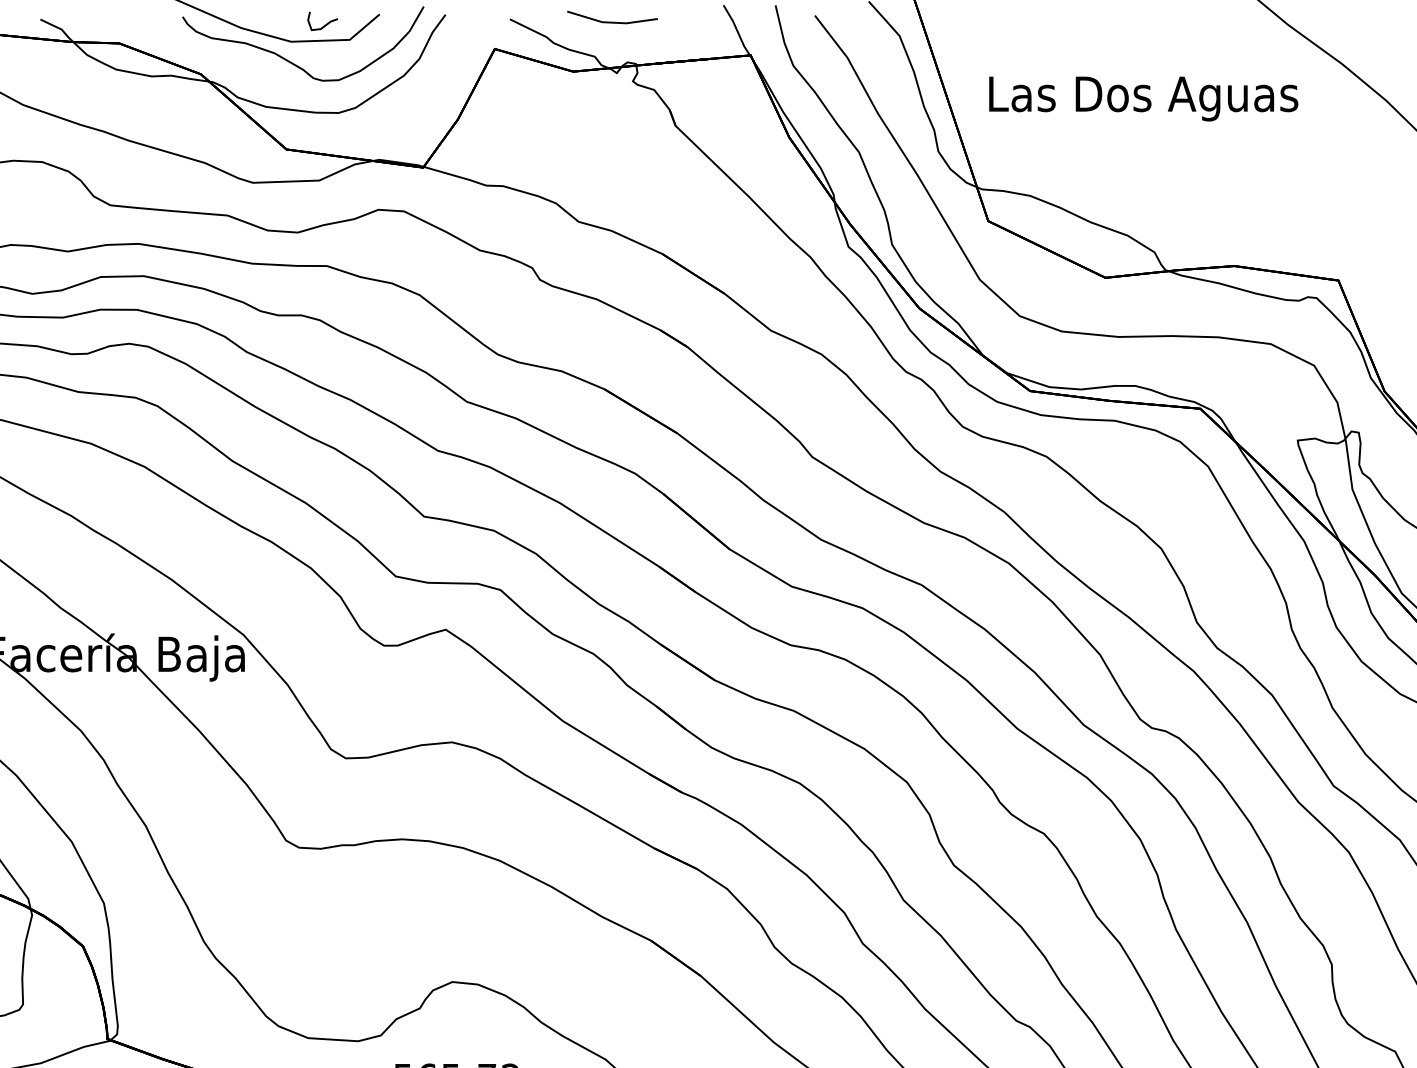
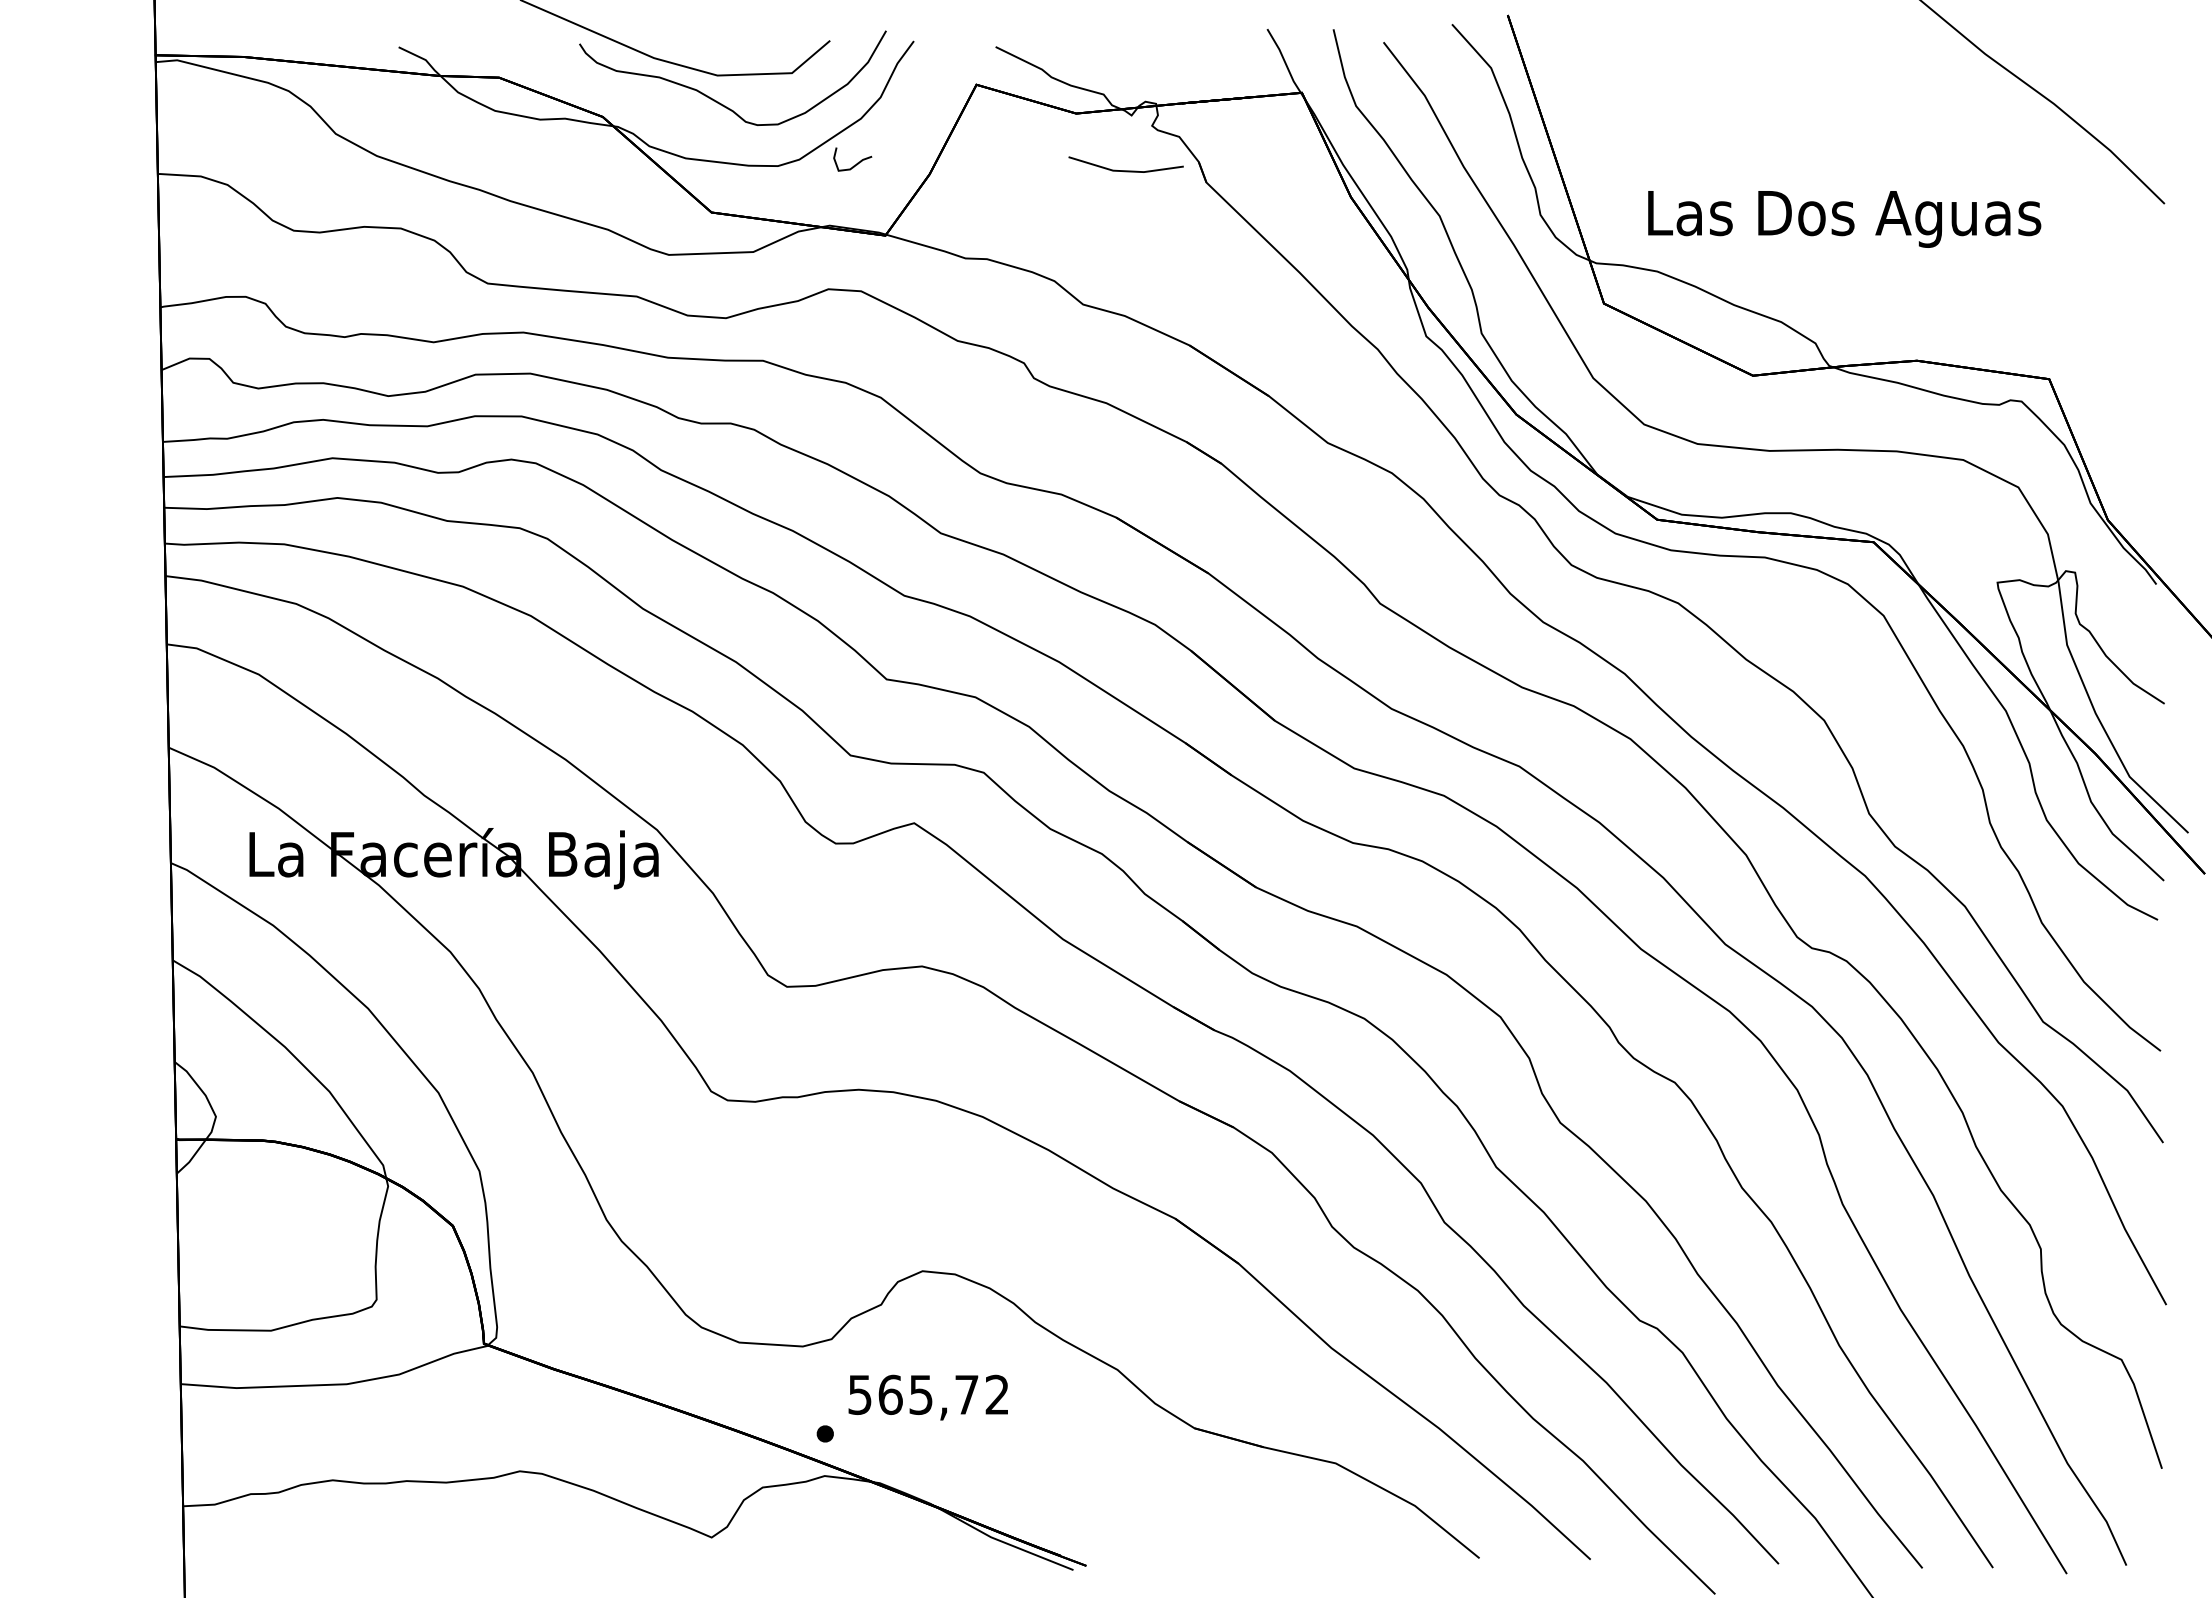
line: (611, 22) -> (1125, 170), moved
curve: (325, 24) -> (856, 163), moved
text: (1143, 99) -> (1844, 219), moved

